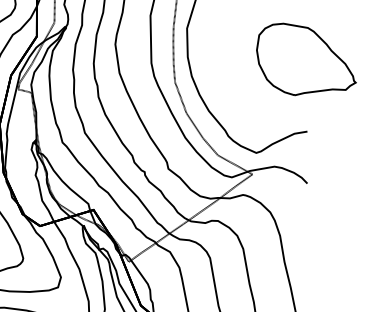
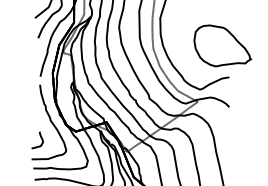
part: (305, 58) -> (222, 45), moved

